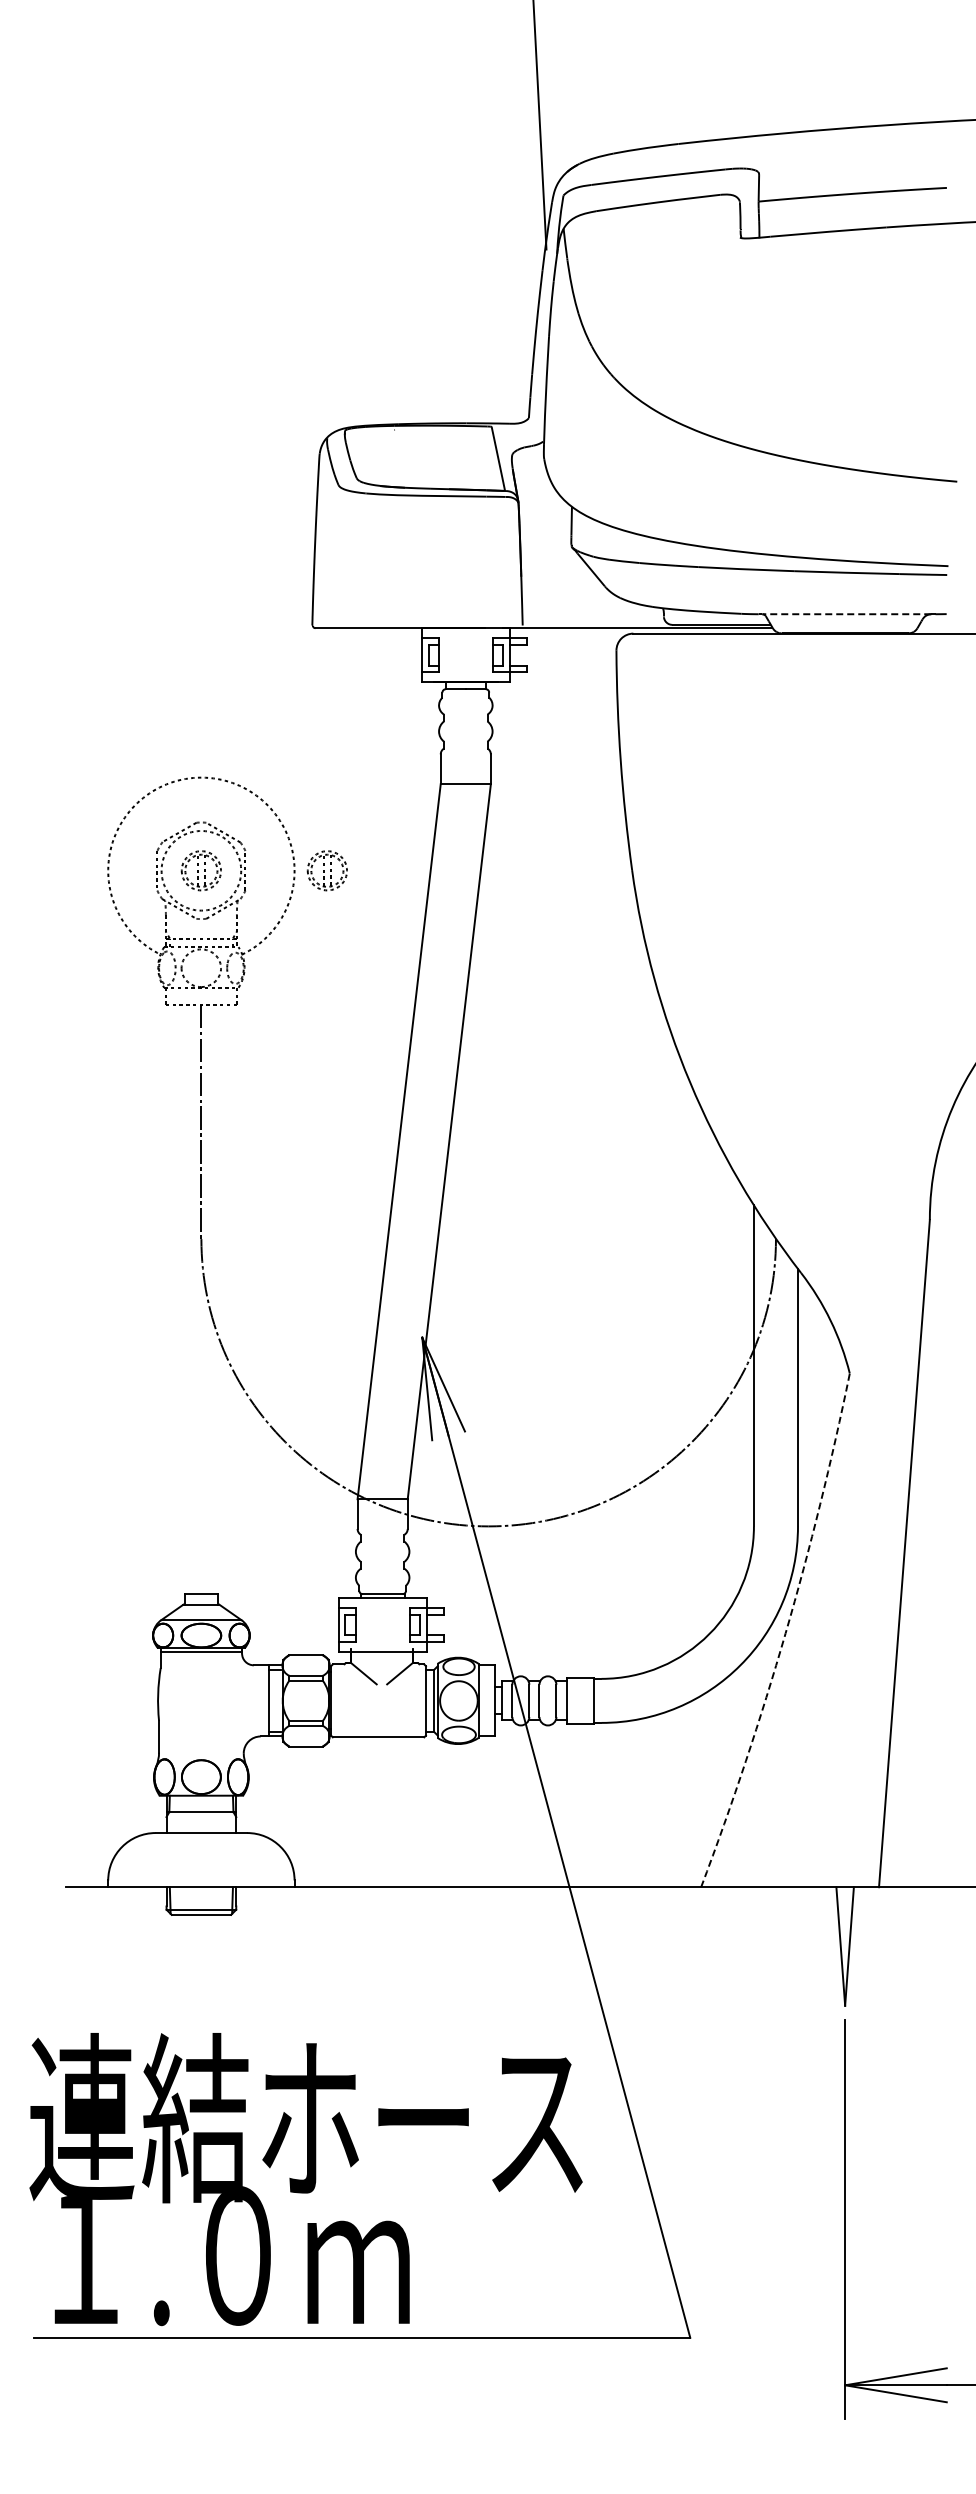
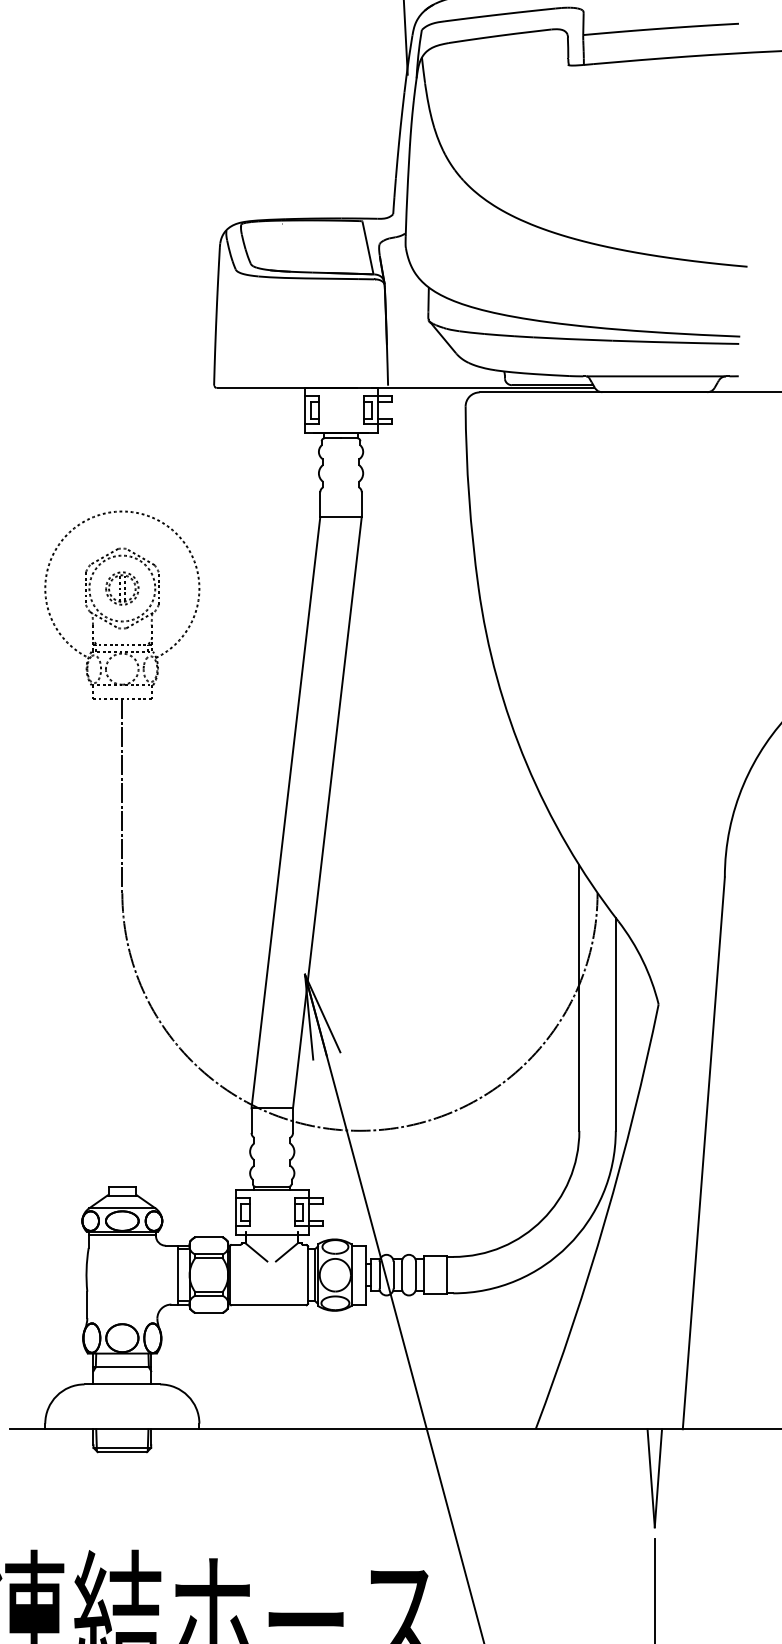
line: (846, 614) -> (655, 376), dashed -> solid
part: (326, 870) -> (225, 588), removed
arc: (785, 1633) -> (605, 1219), dashed -> solid

